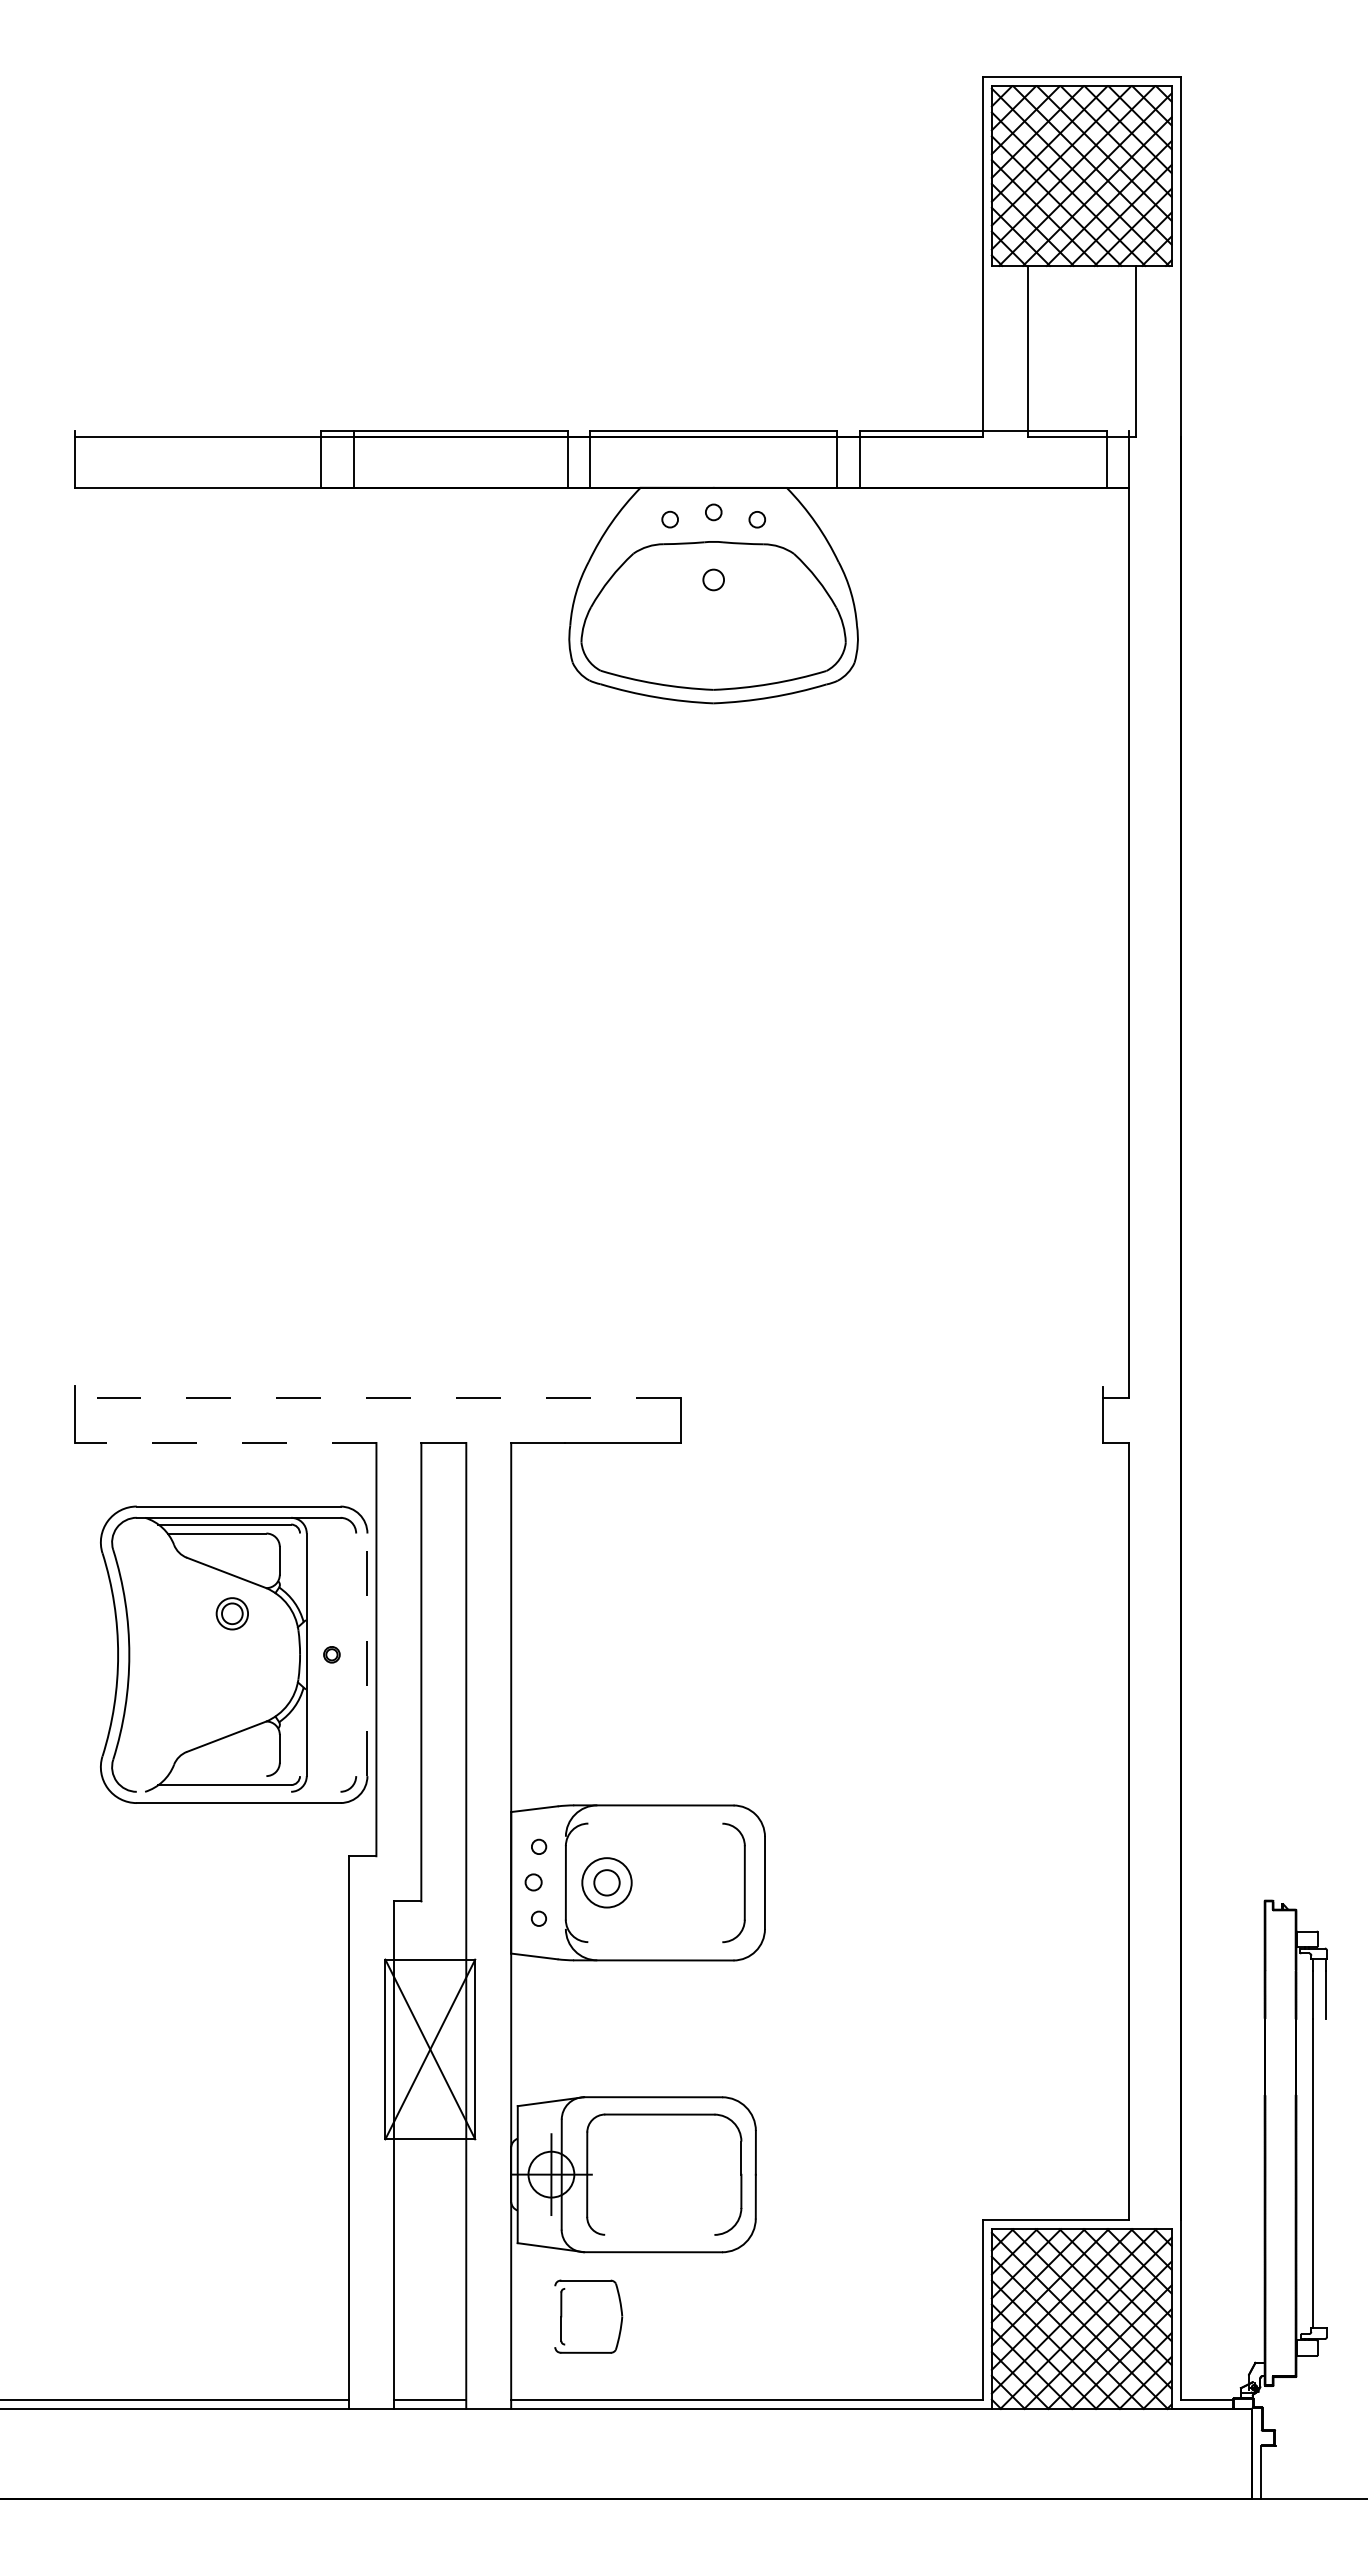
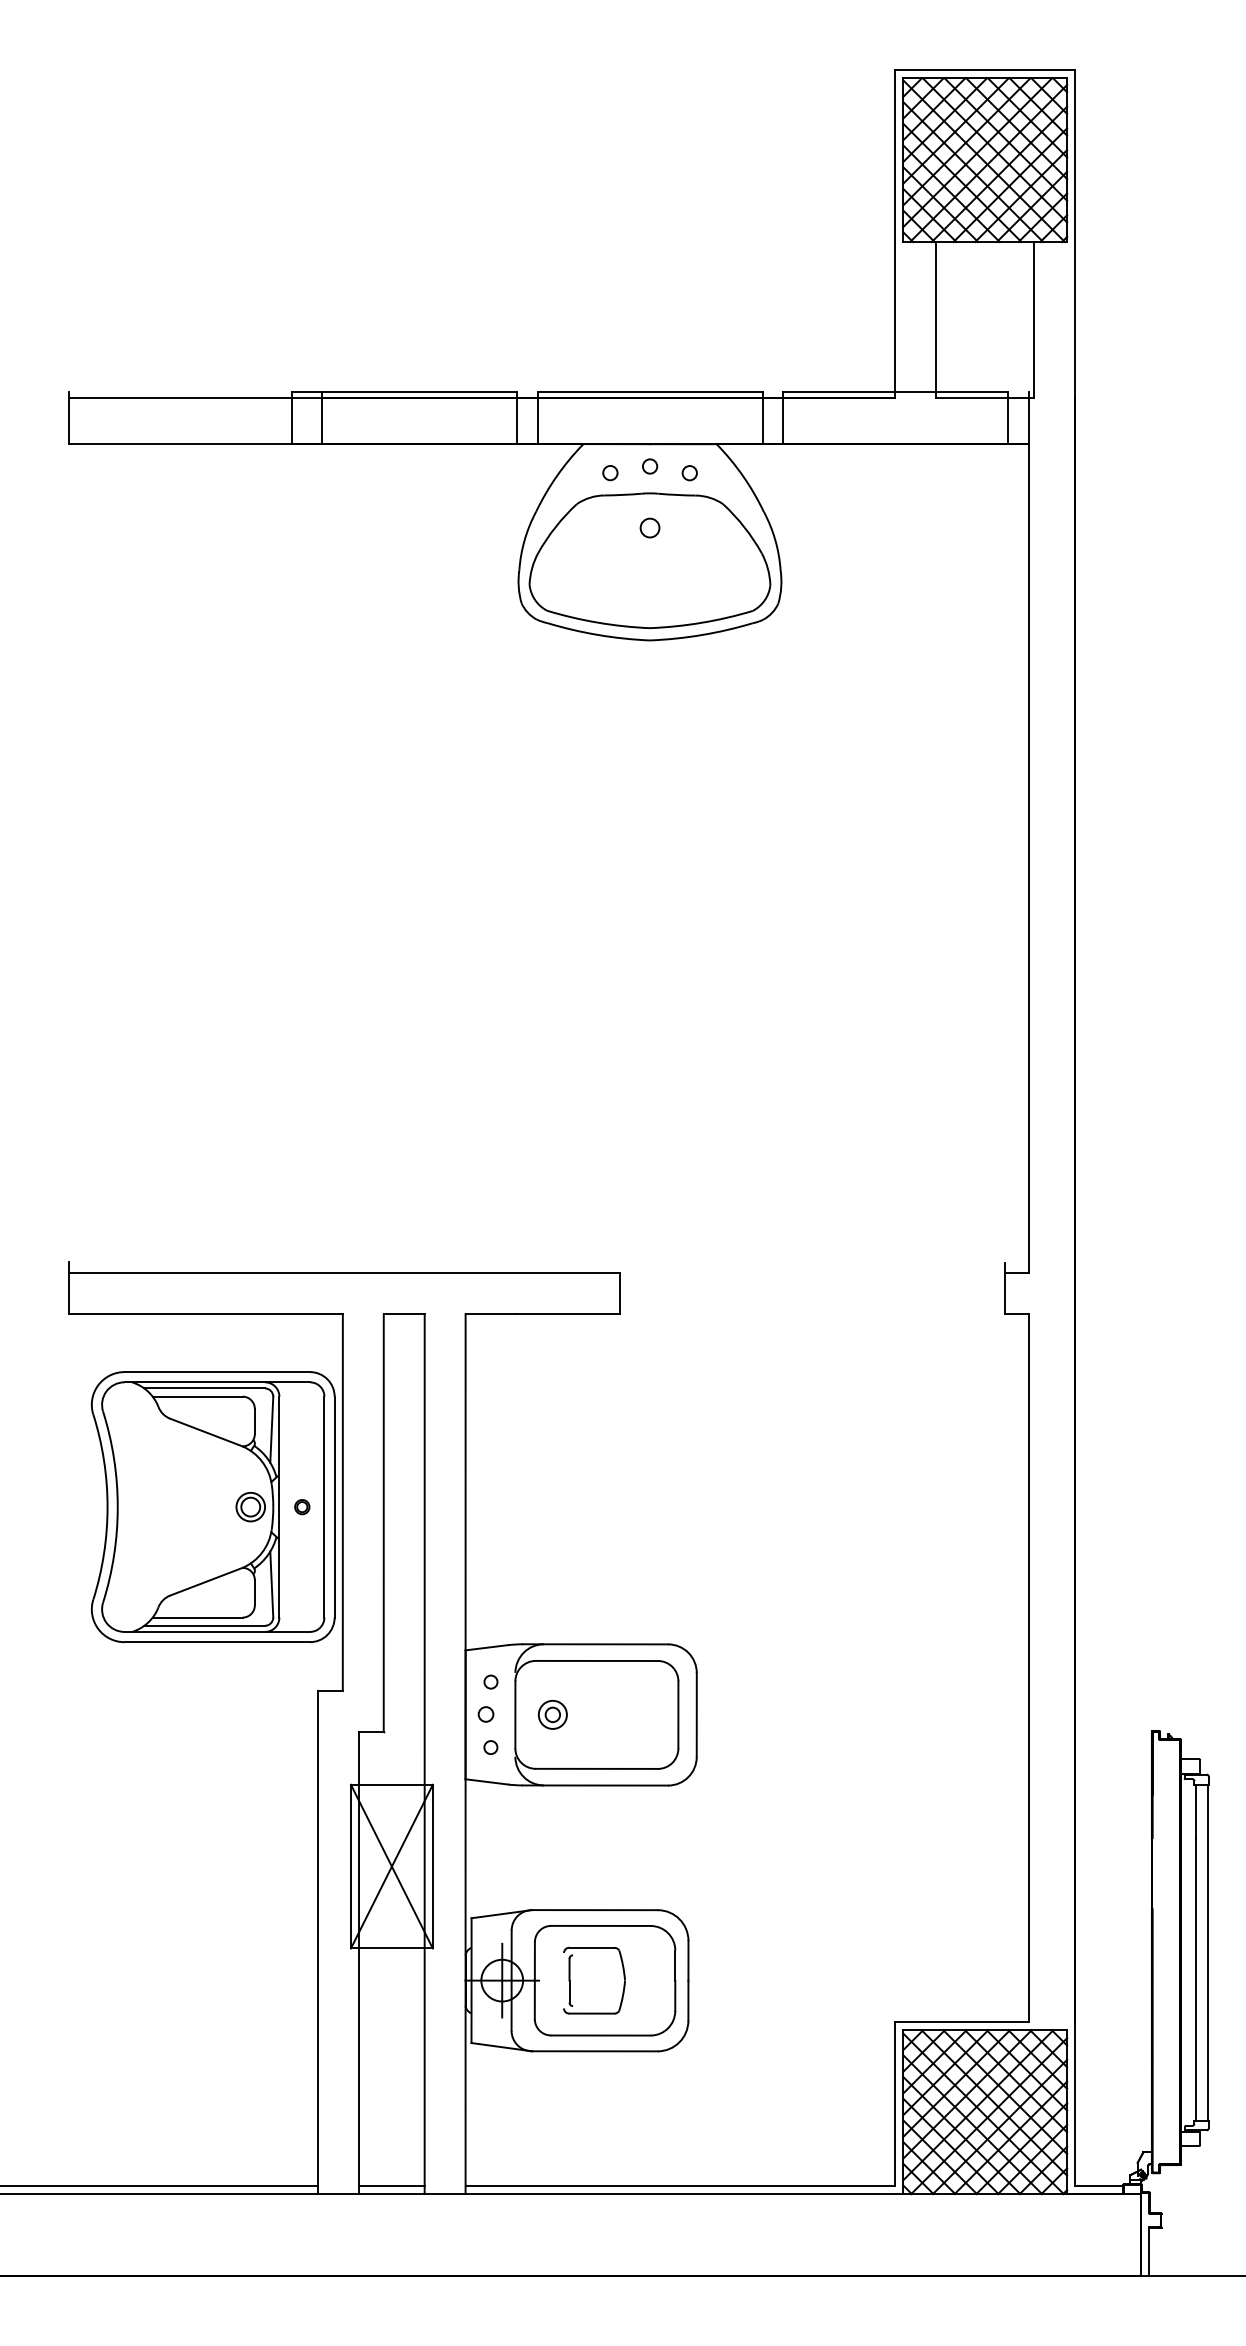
line: (377, 1398) -> (343, 1273), dashed -> solid
line: (225, 1442) -> (205, 1313), dashed -> solid
line: (298, 1569) -> (271, 1429), added
part: (231, 1613) -> (249, 1506), moved
line: (356, 1654) -> (324, 1506), added
line: (367, 1654) -> (334, 1506), dashed -> solid
line: (298, 1739) -> (271, 1584), added
line: (216, 1776) -> (197, 1617), added
line: (238, 1791) -> (217, 1631), added
line: (655, 1823) -> (597, 1660), added
part: (606, 1882) -> (552, 1714), size x0.62
line: (655, 1942) -> (597, 1769), added
line: (1325, 2173) -> (1207, 1979), added
line: (659, 2234) -> (600, 2035), added
part: (562, 2316) -> (570, 1980), moved

